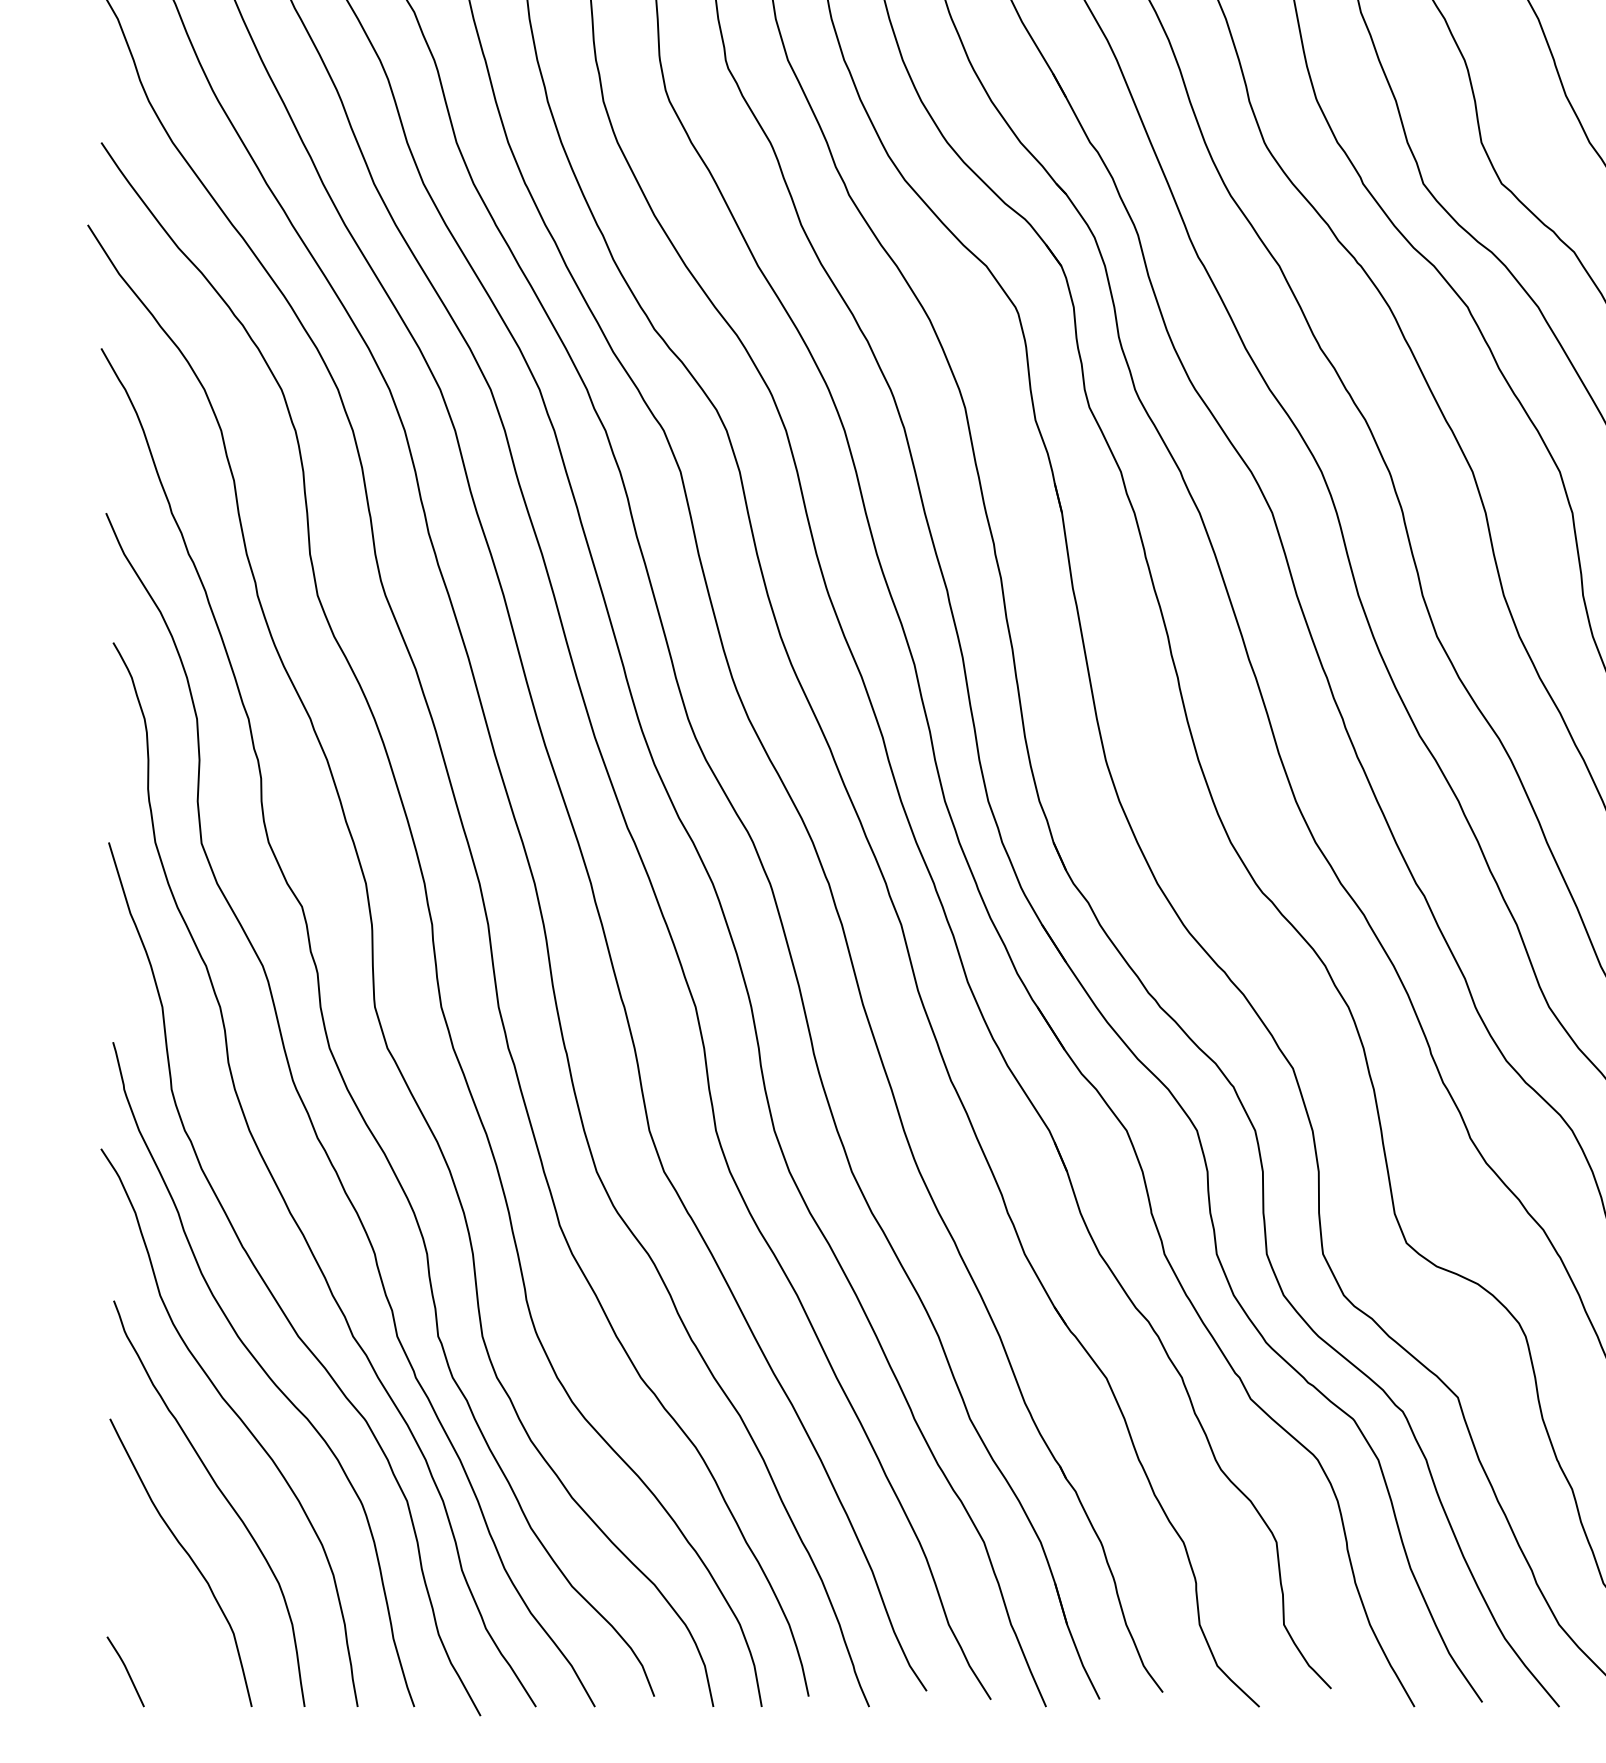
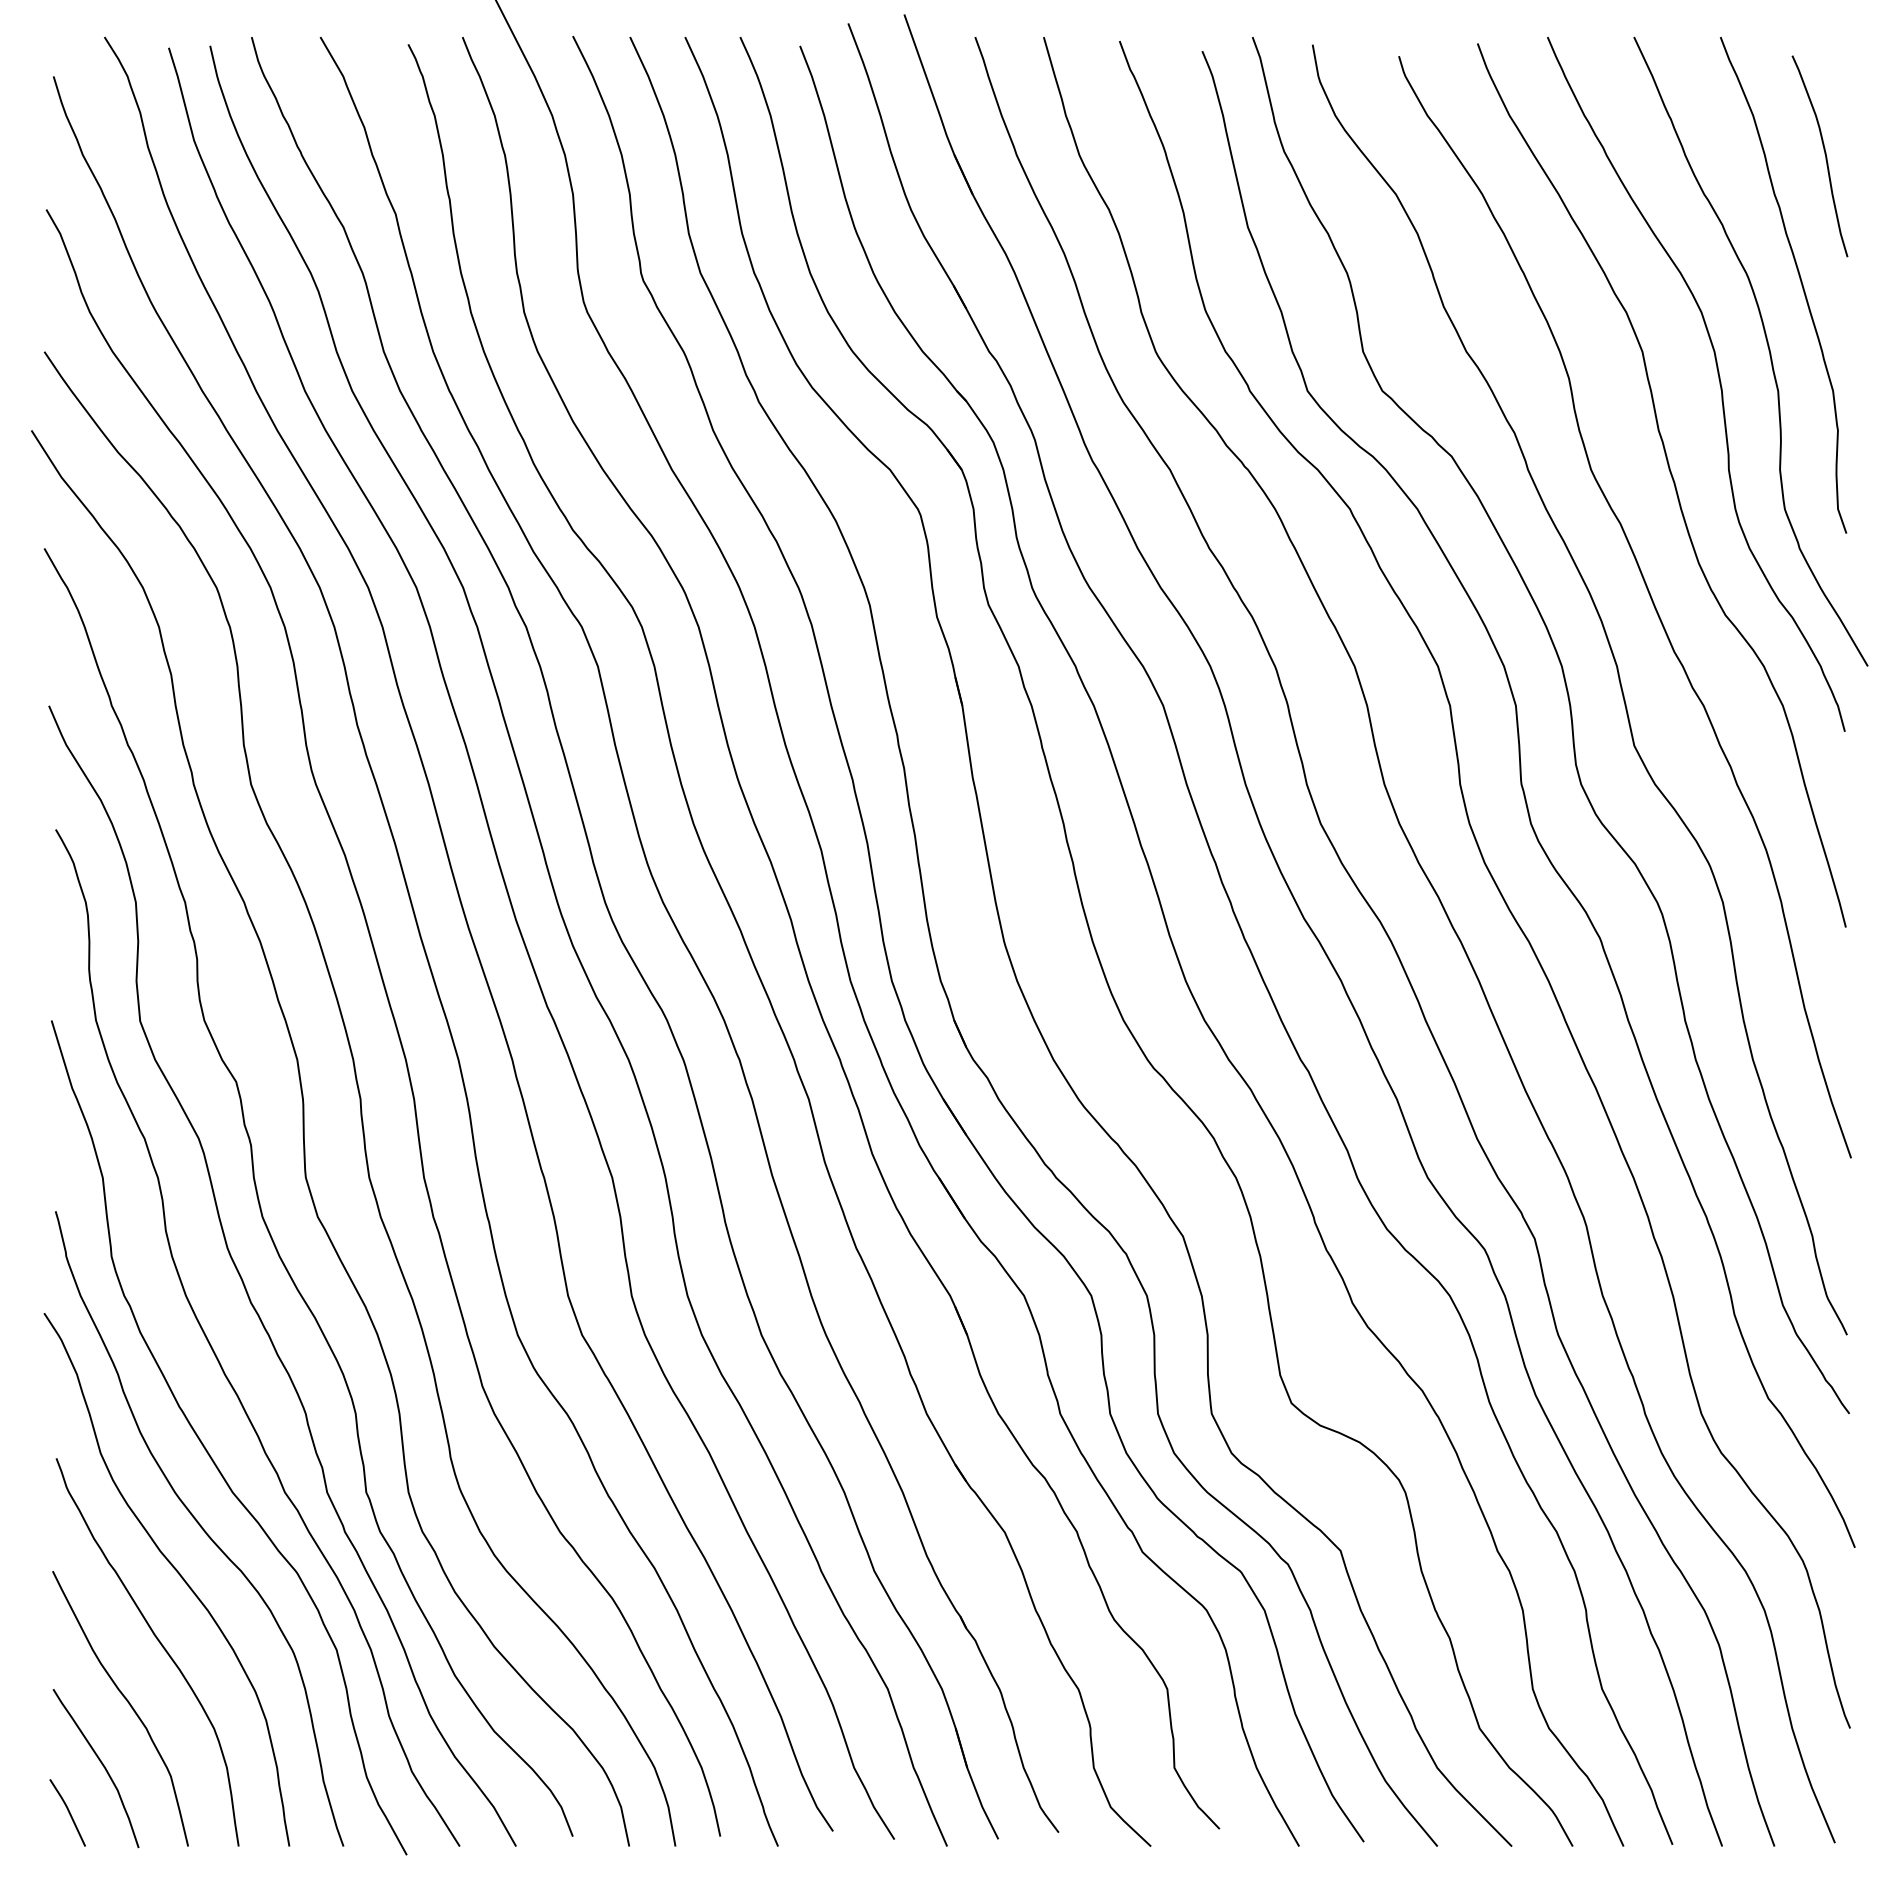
curve: (161, 1621) -> (101, 1764), added

